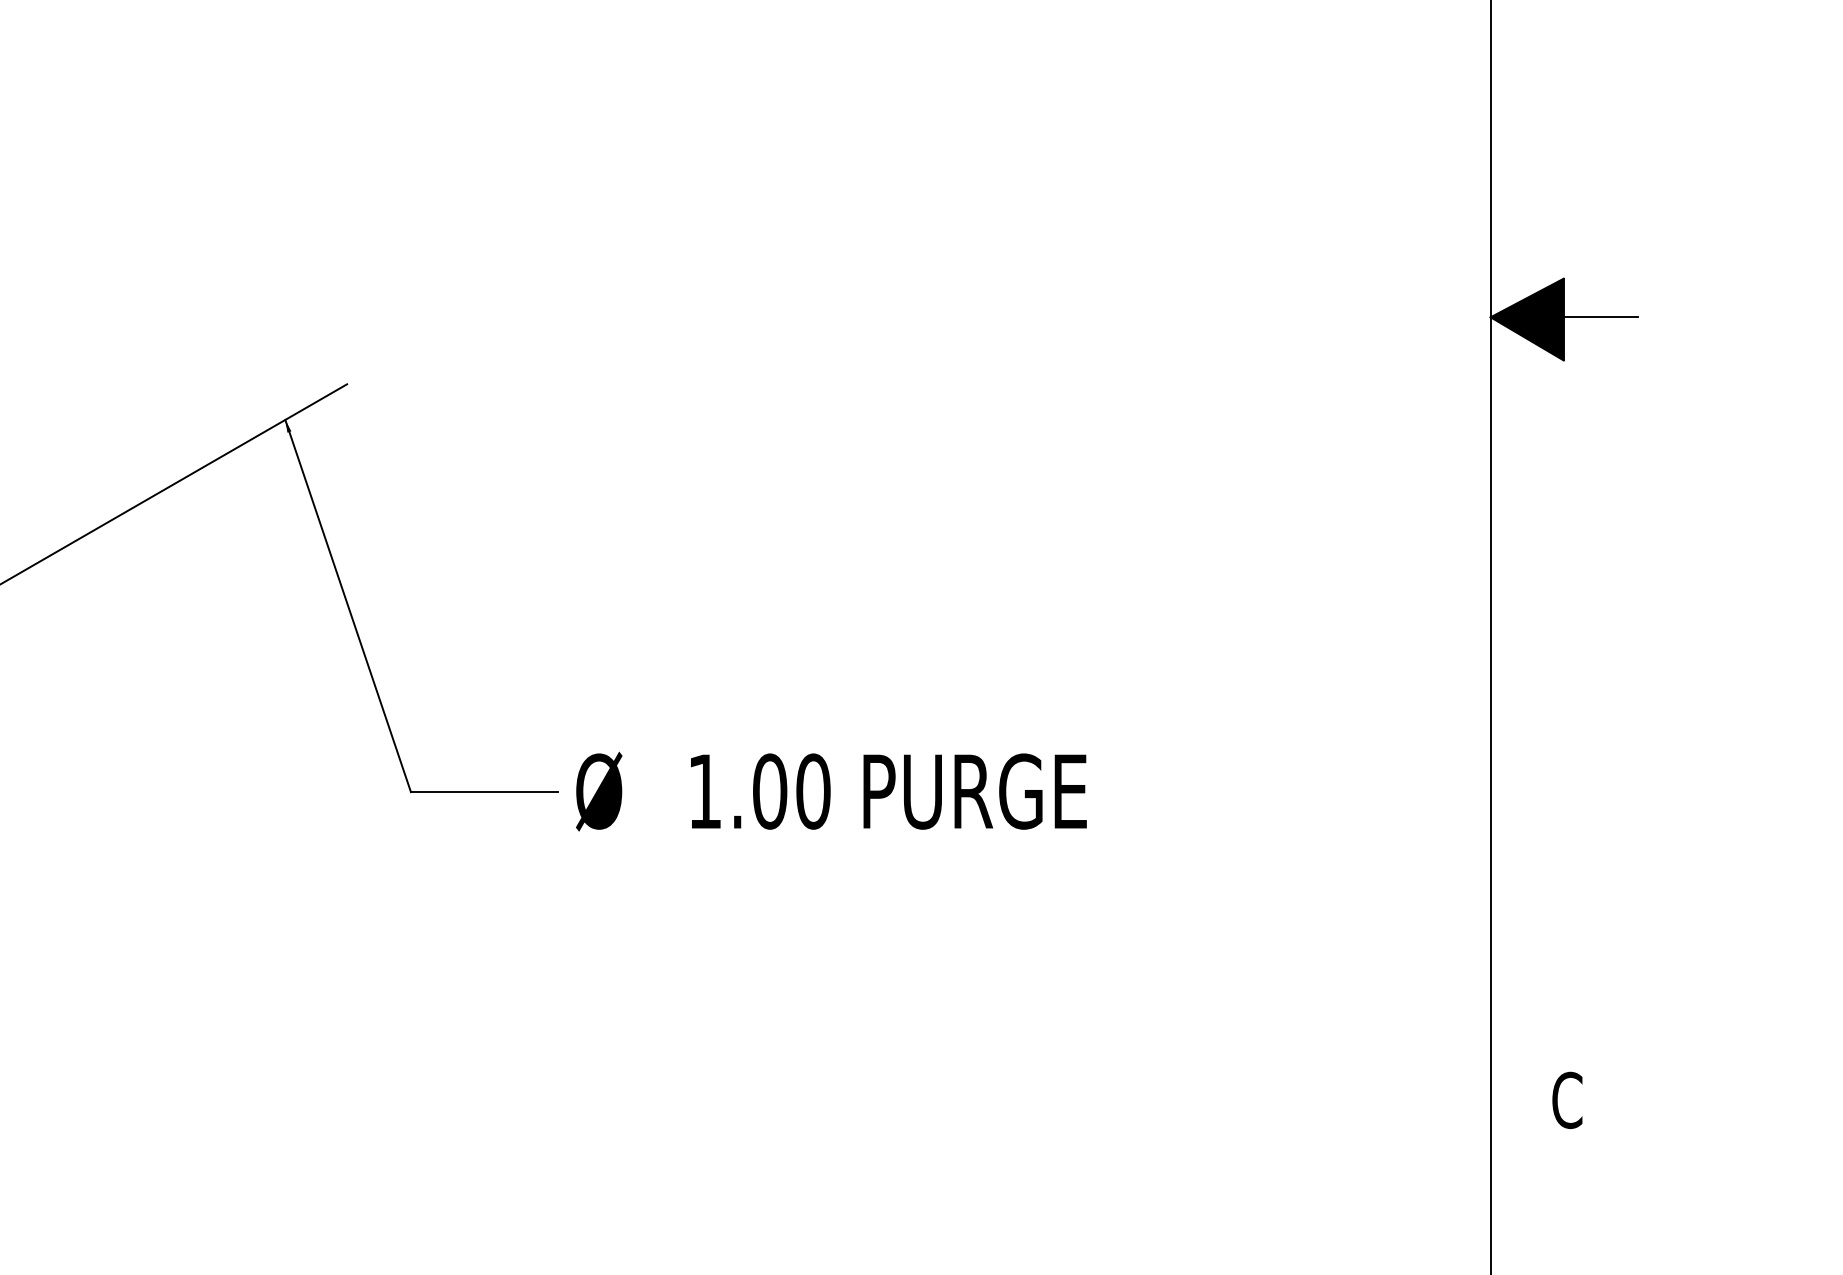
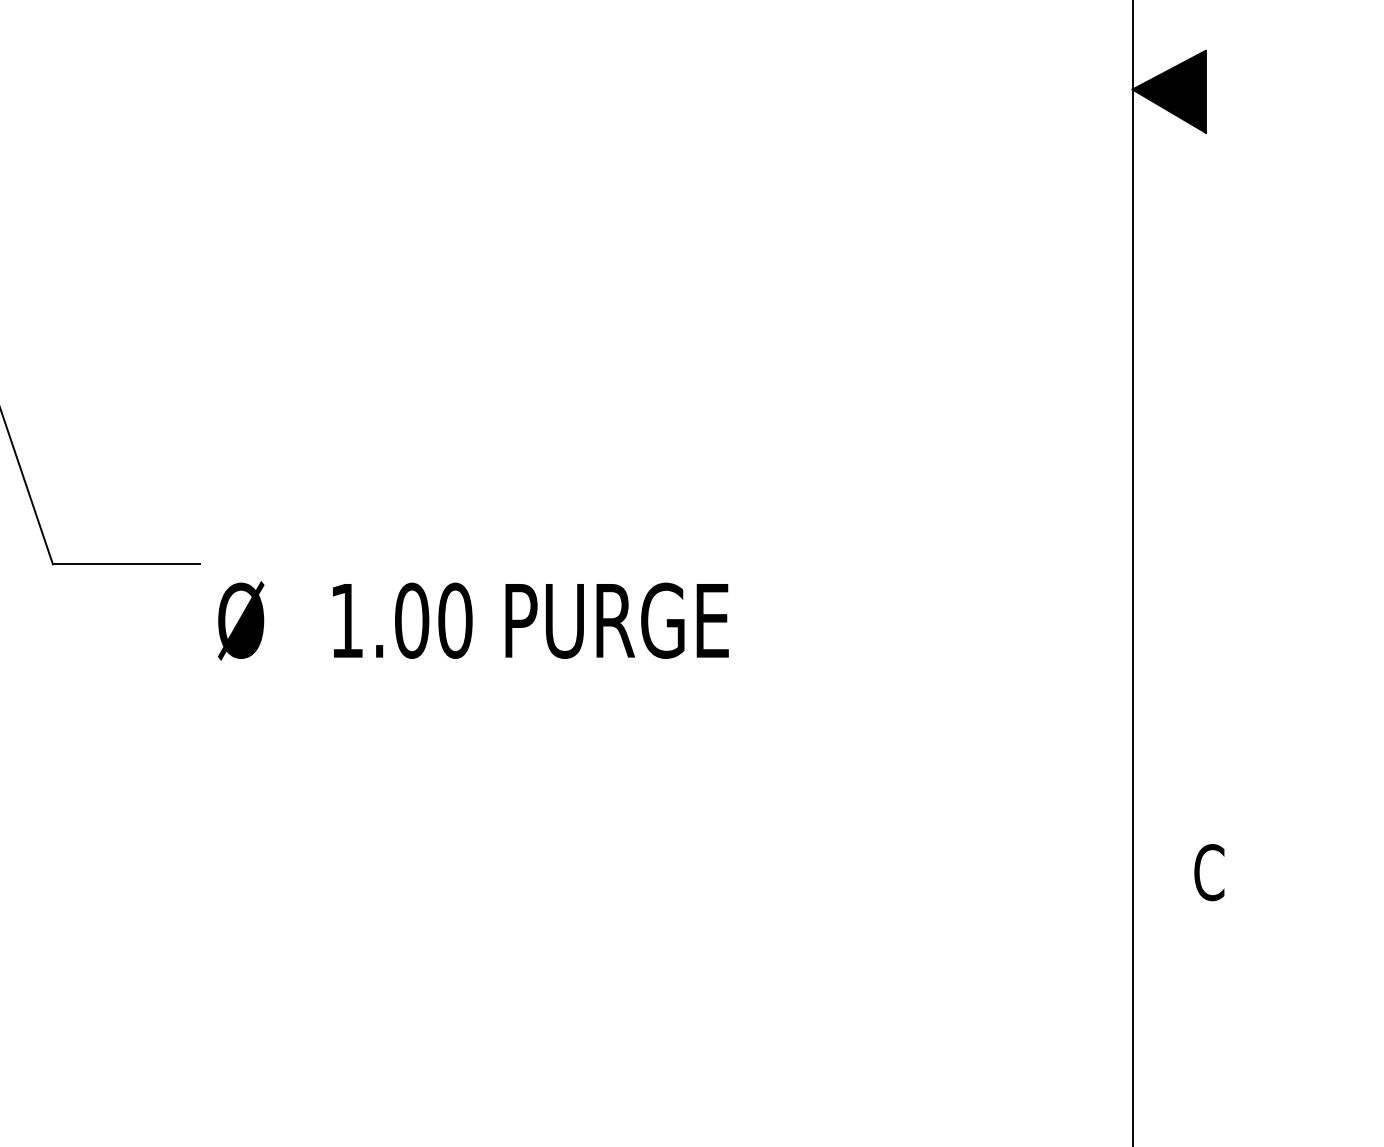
line: (1600, 317) -> (1242, 89), removed
text: (831, 791) -> (473, 620), moved

